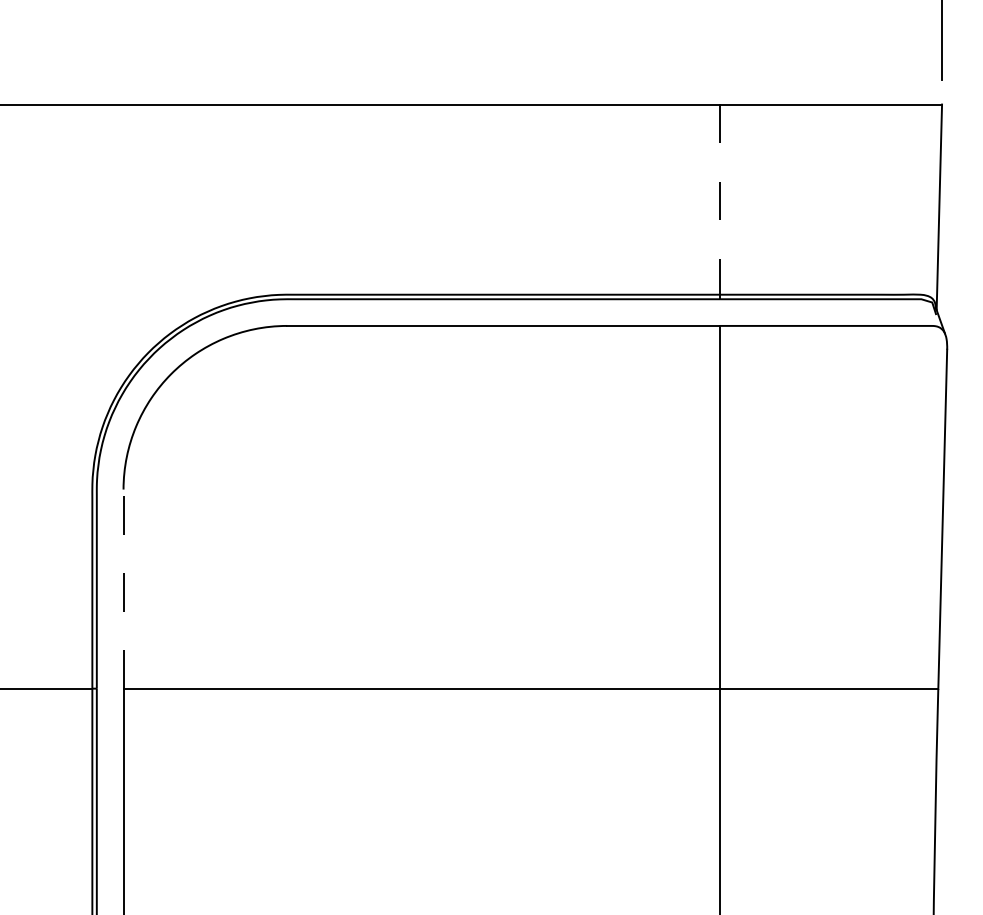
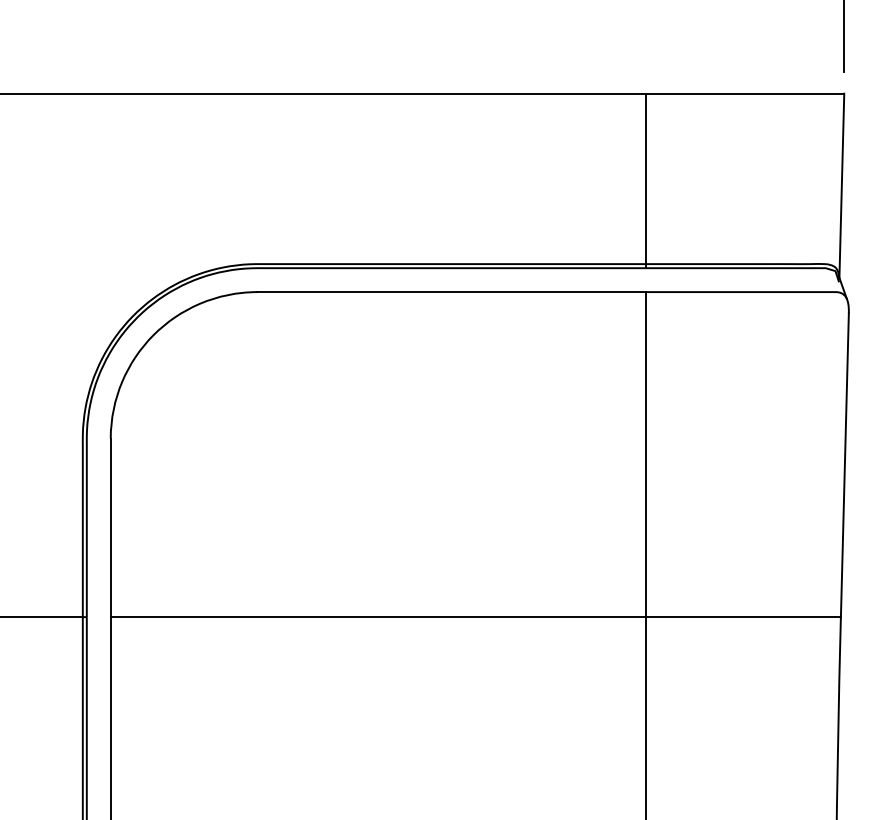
line: (720, 200) -> (645, 179), dashed -> solid
line: (123, 588) -> (110, 527), dashed -> solid

